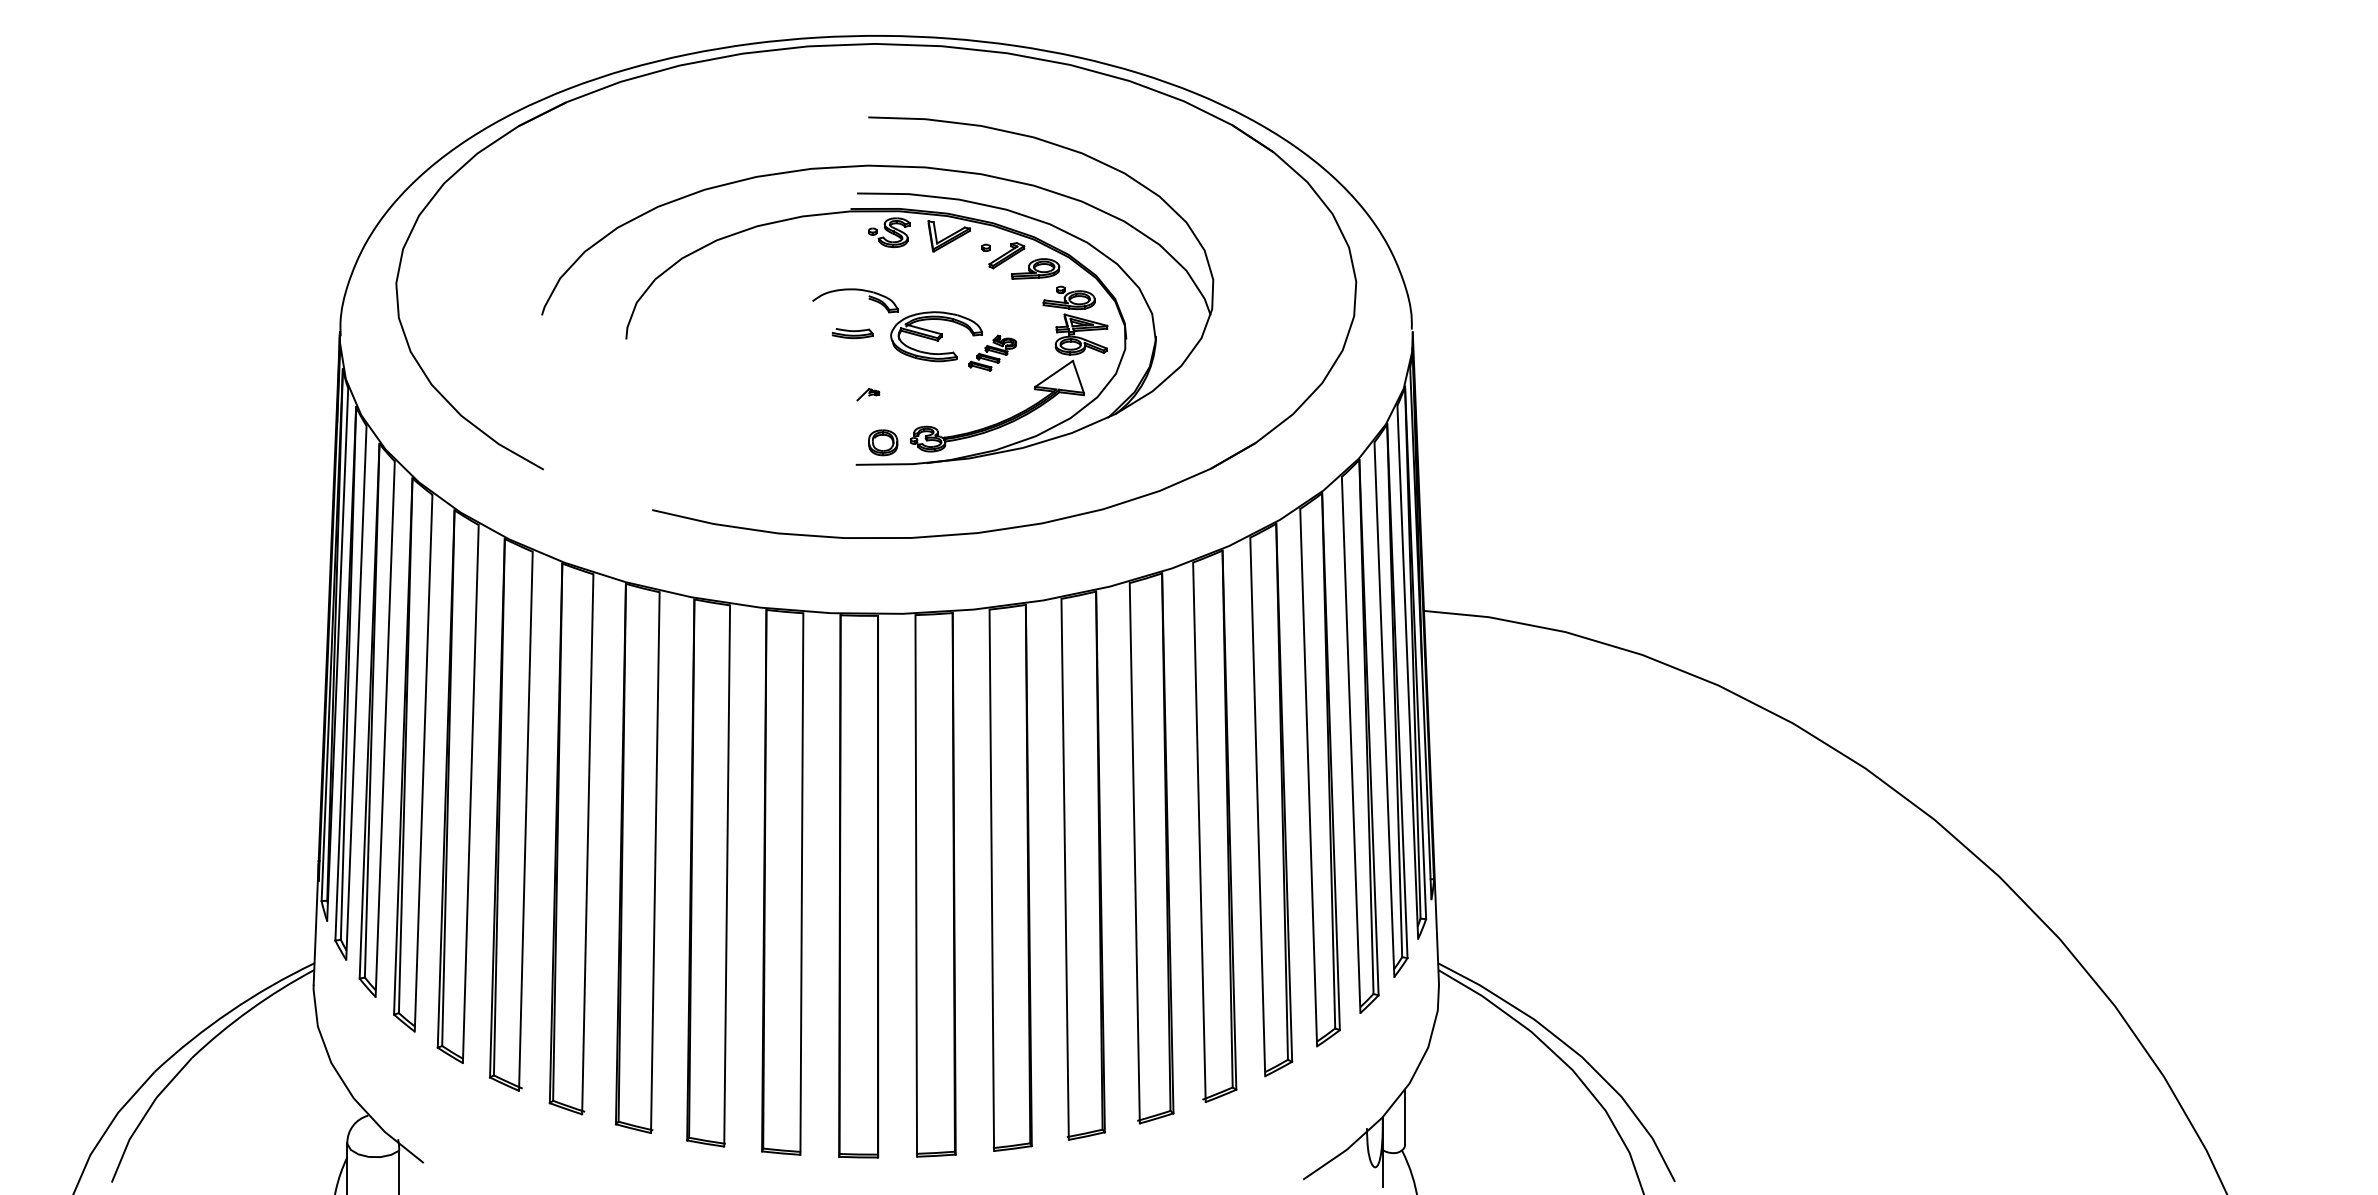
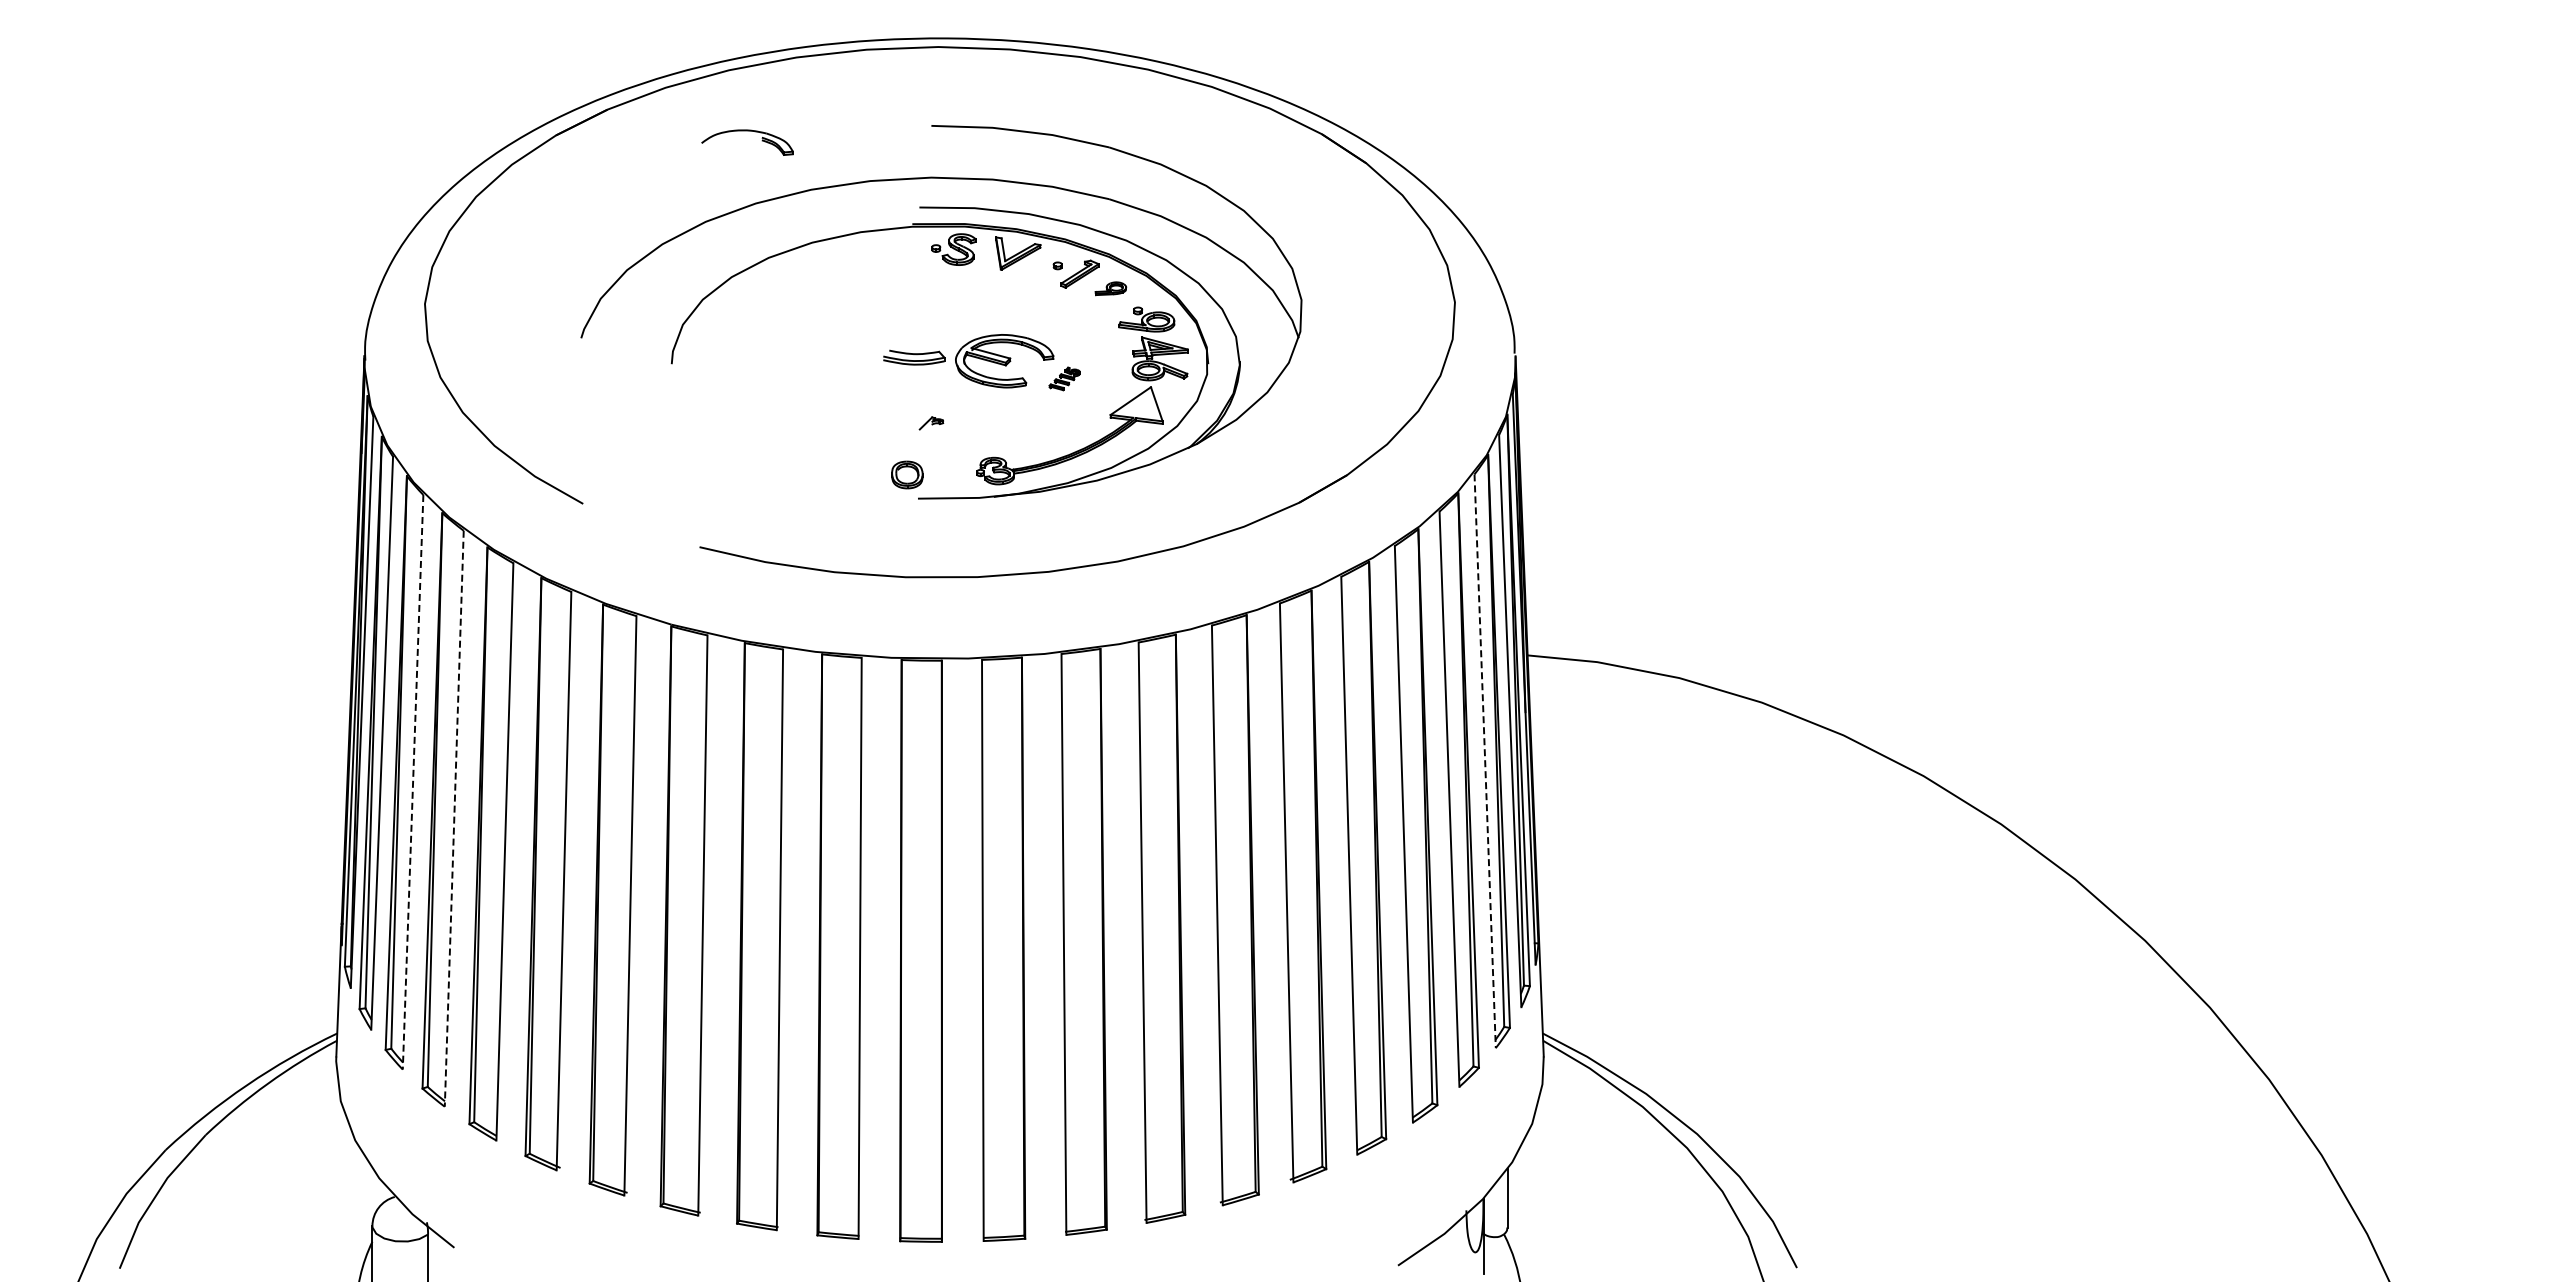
part: (1035, 268) -> (1110, 288), size x0.6
part: (855, 290) -> (747, 131), moved
part: (852, 333) -> (914, 357), size x1.4
part: (992, 352) -> (1064, 378), size x0.6
part: (883, 442) -> (907, 474), moved
line: (1384, 709) -> (1485, 761), solid -> dashed
line: (385, 729) -> (413, 782), solid -> dashed
line: (423, 763) -> (454, 819), solid -> dashed

